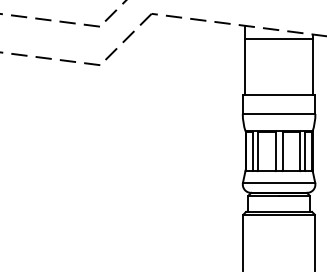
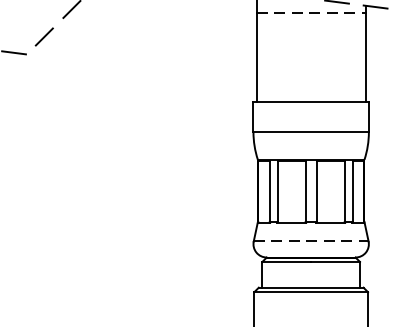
line: (279, 39) -> (311, 13), solid -> dashed
line: (279, 182) -> (311, 240), solid -> dashed

